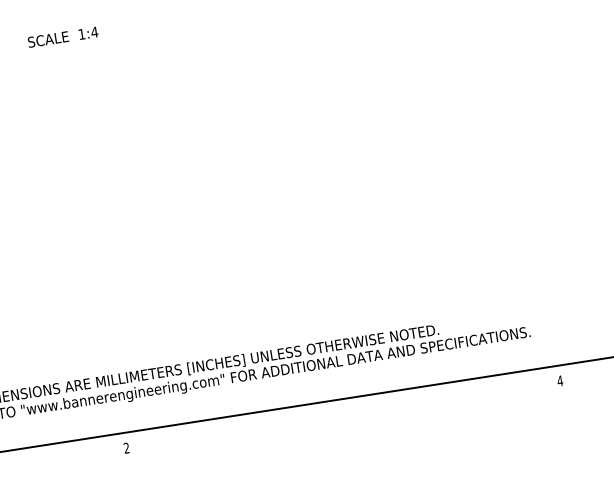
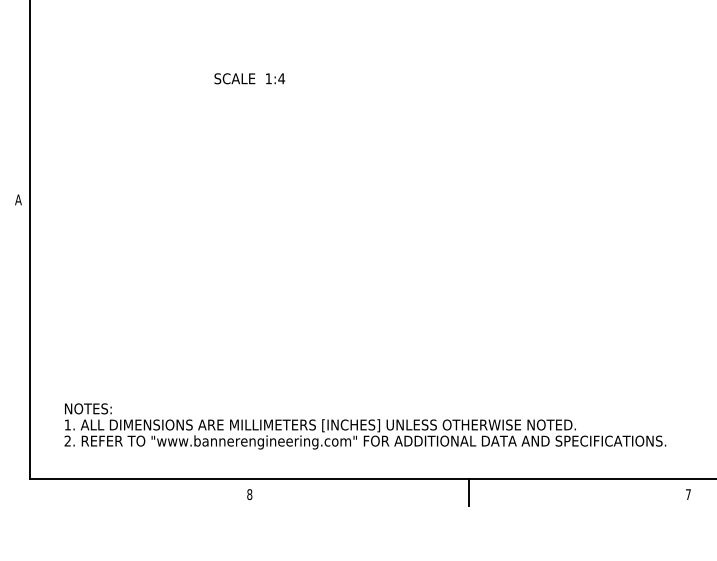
text: (560, 380) -> (688, 494), 4 -> 7
line: (342, 412) -> (468, 492), added
text: (126, 448) -> (249, 494), 2 -> 8

